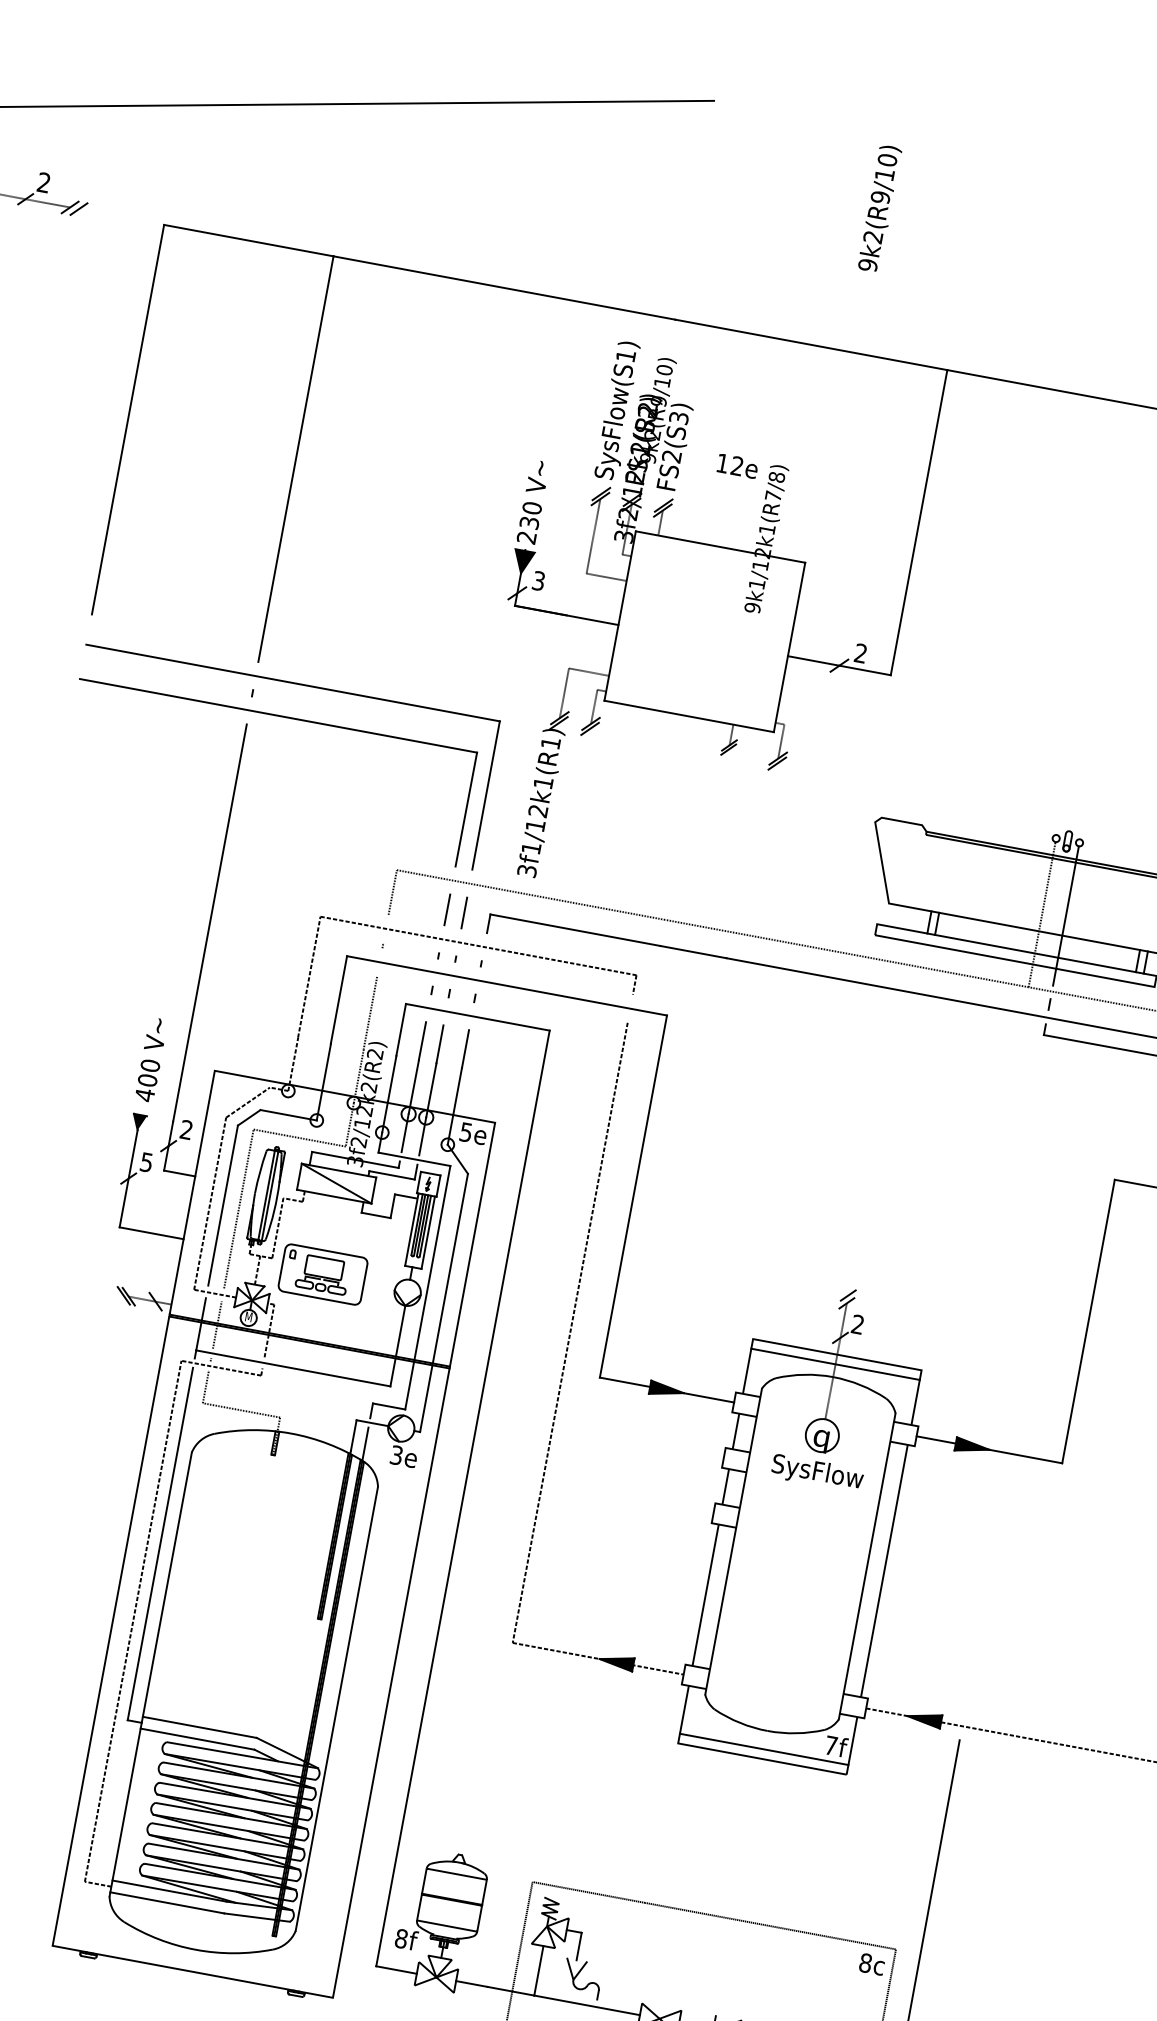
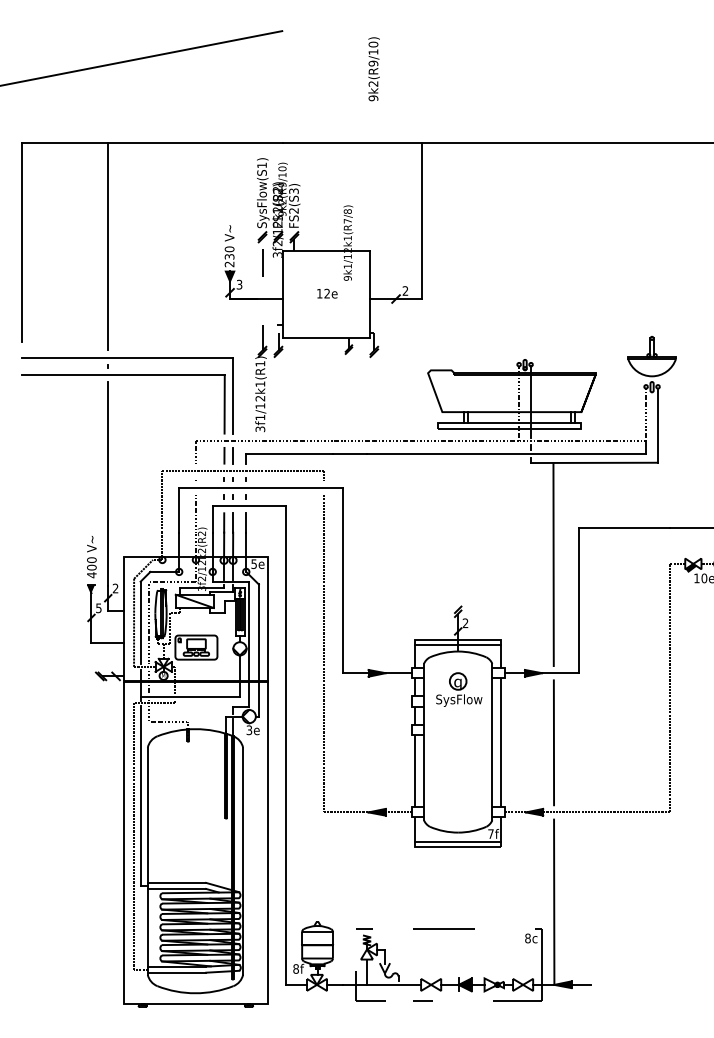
text: (737, 465) -> (327, 293), moved
line: (1050, 1241) -> (553, 564), added
line: (986, 1589) -> (553, 742), added

